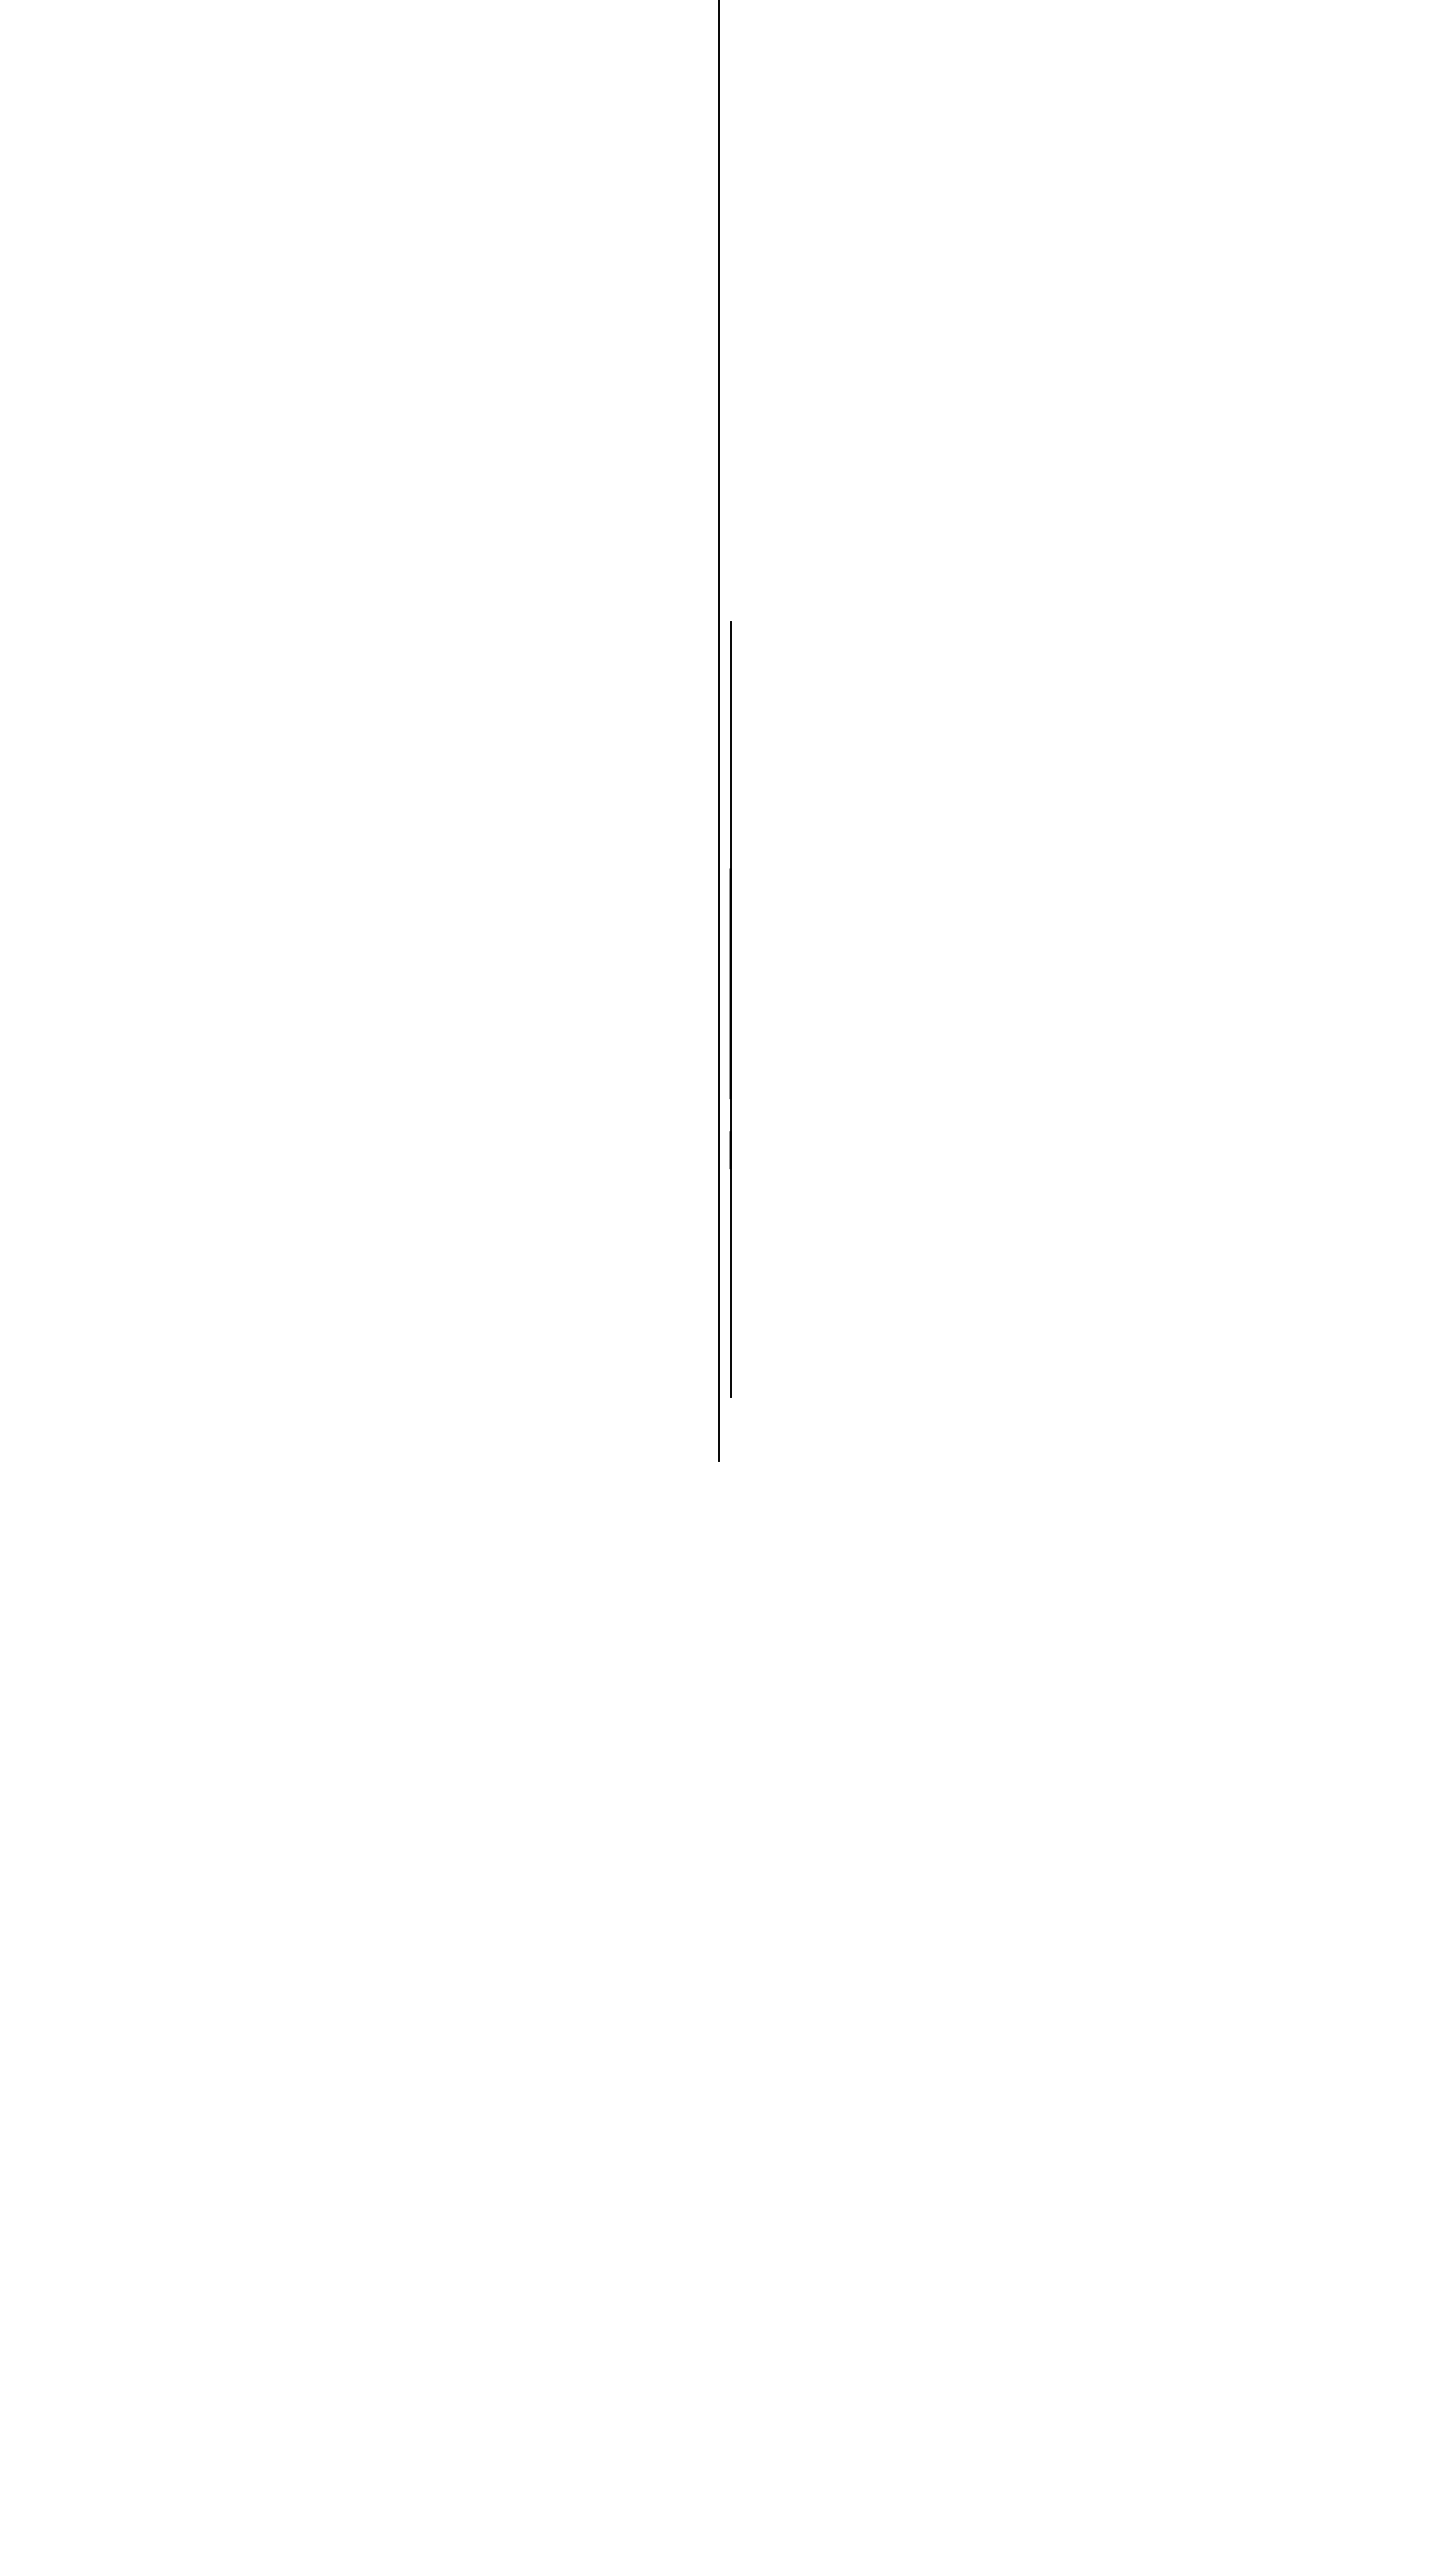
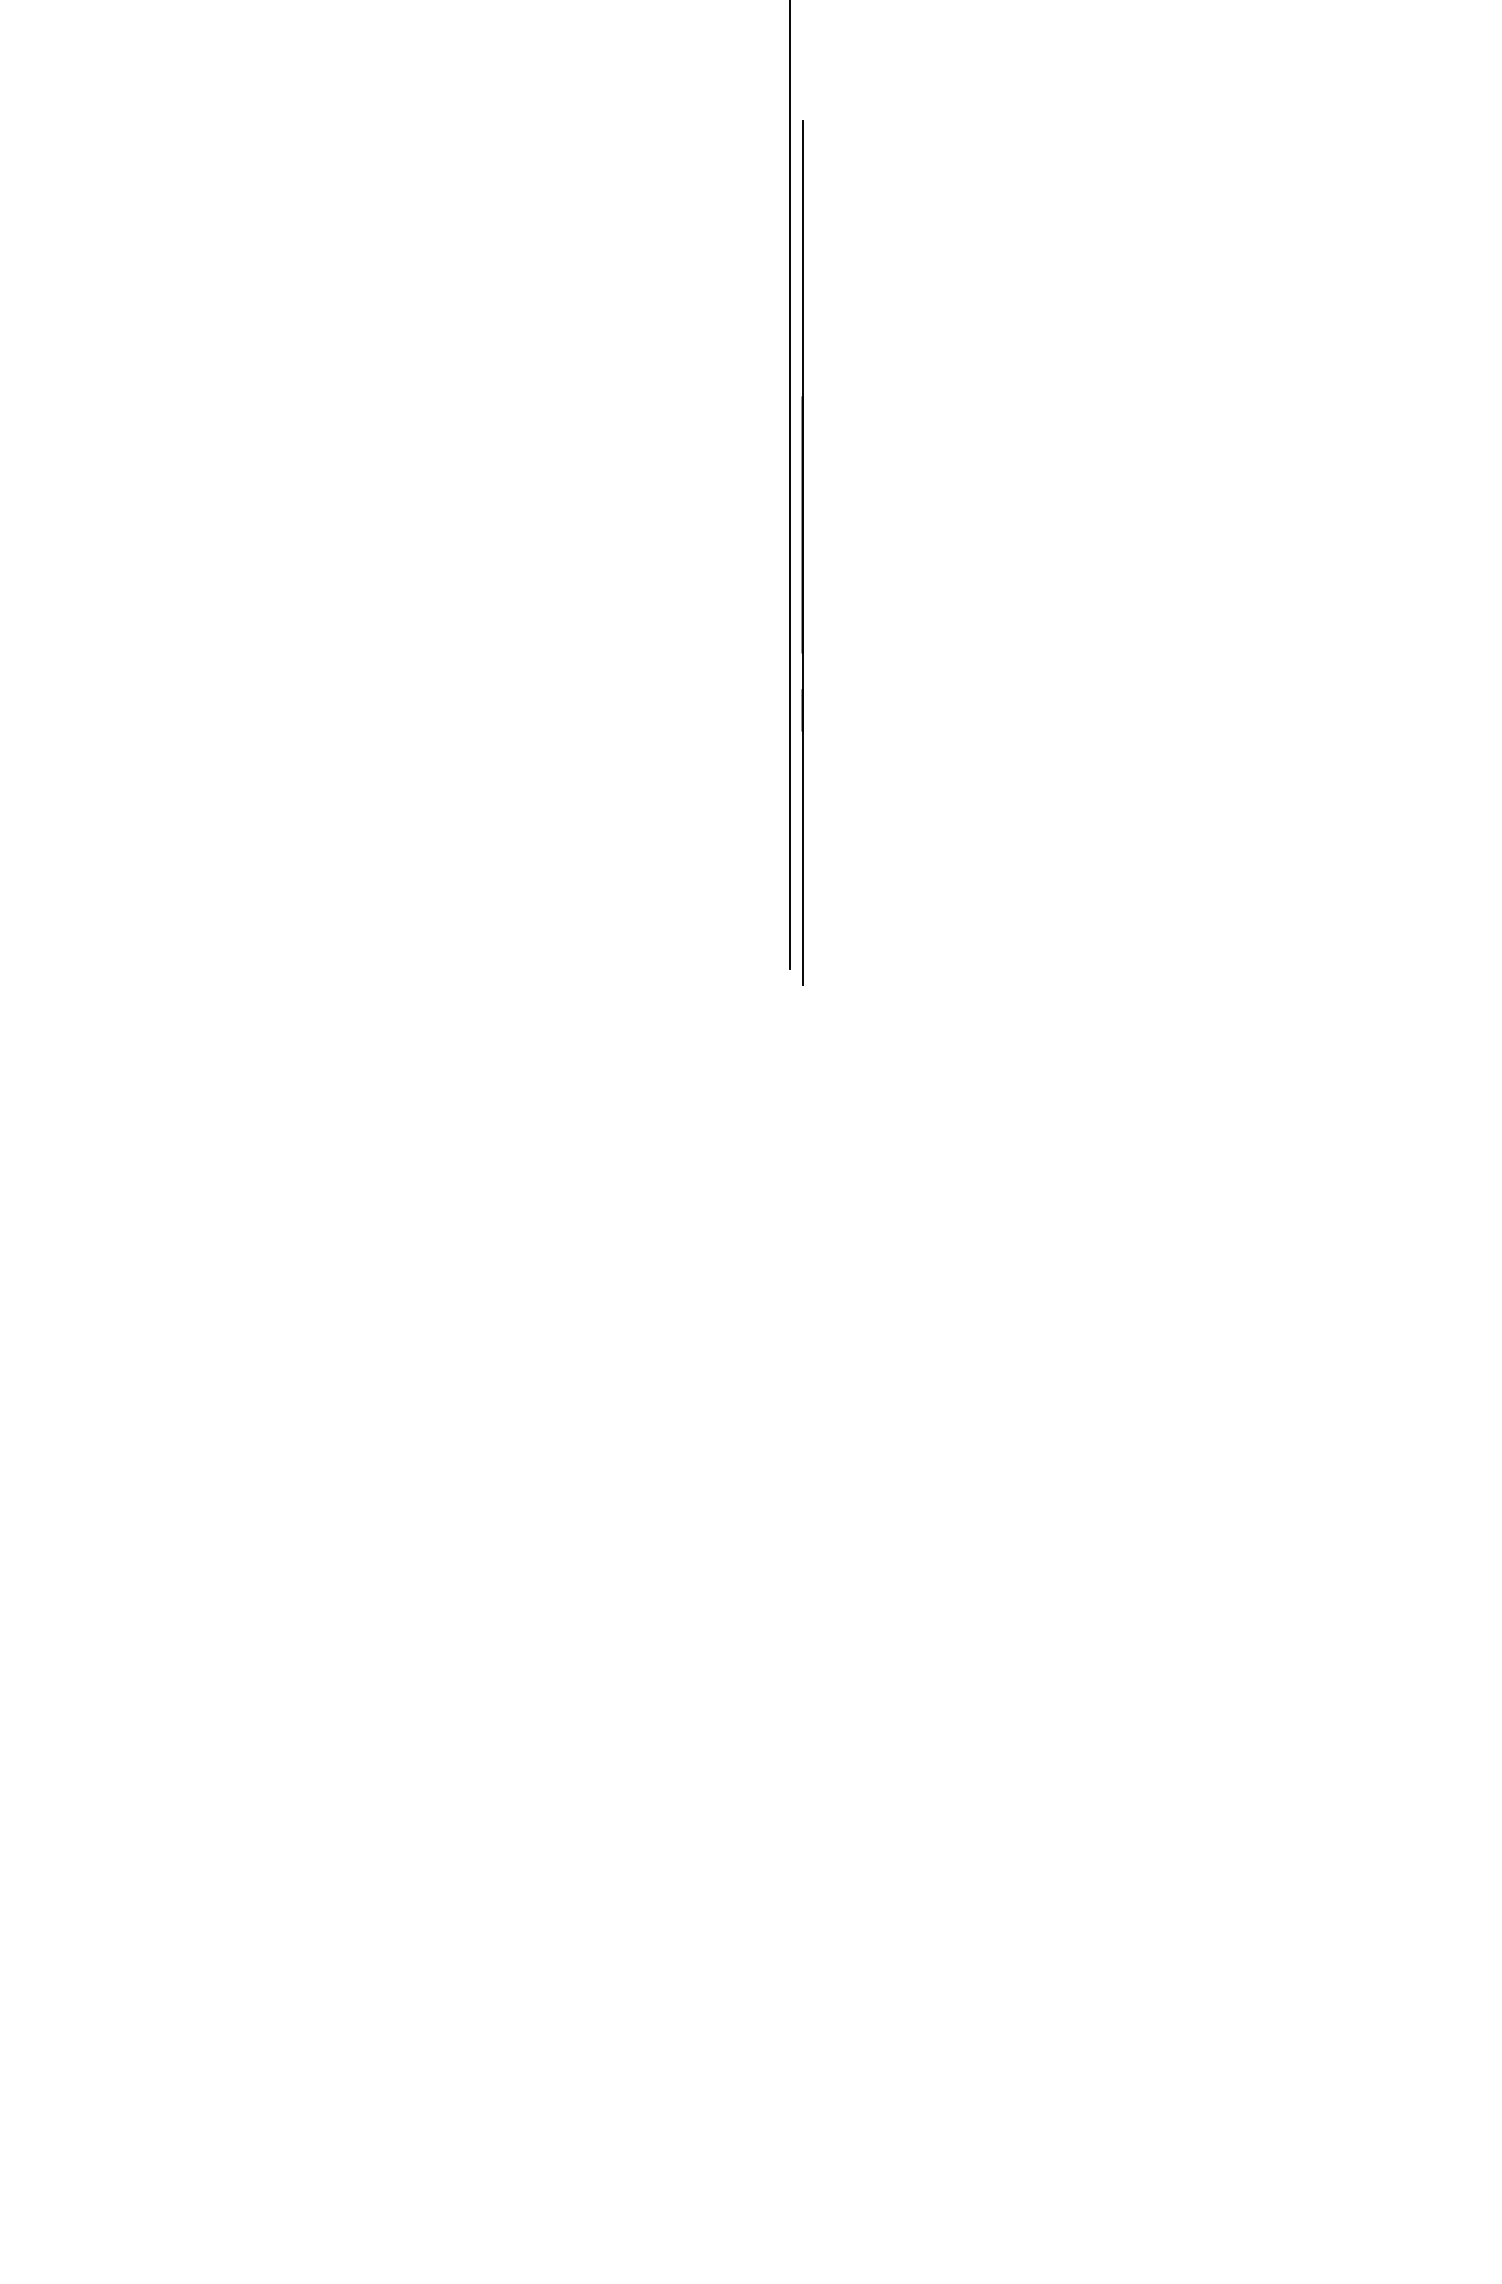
line: (730, 1009) -> (802, 553), moved

